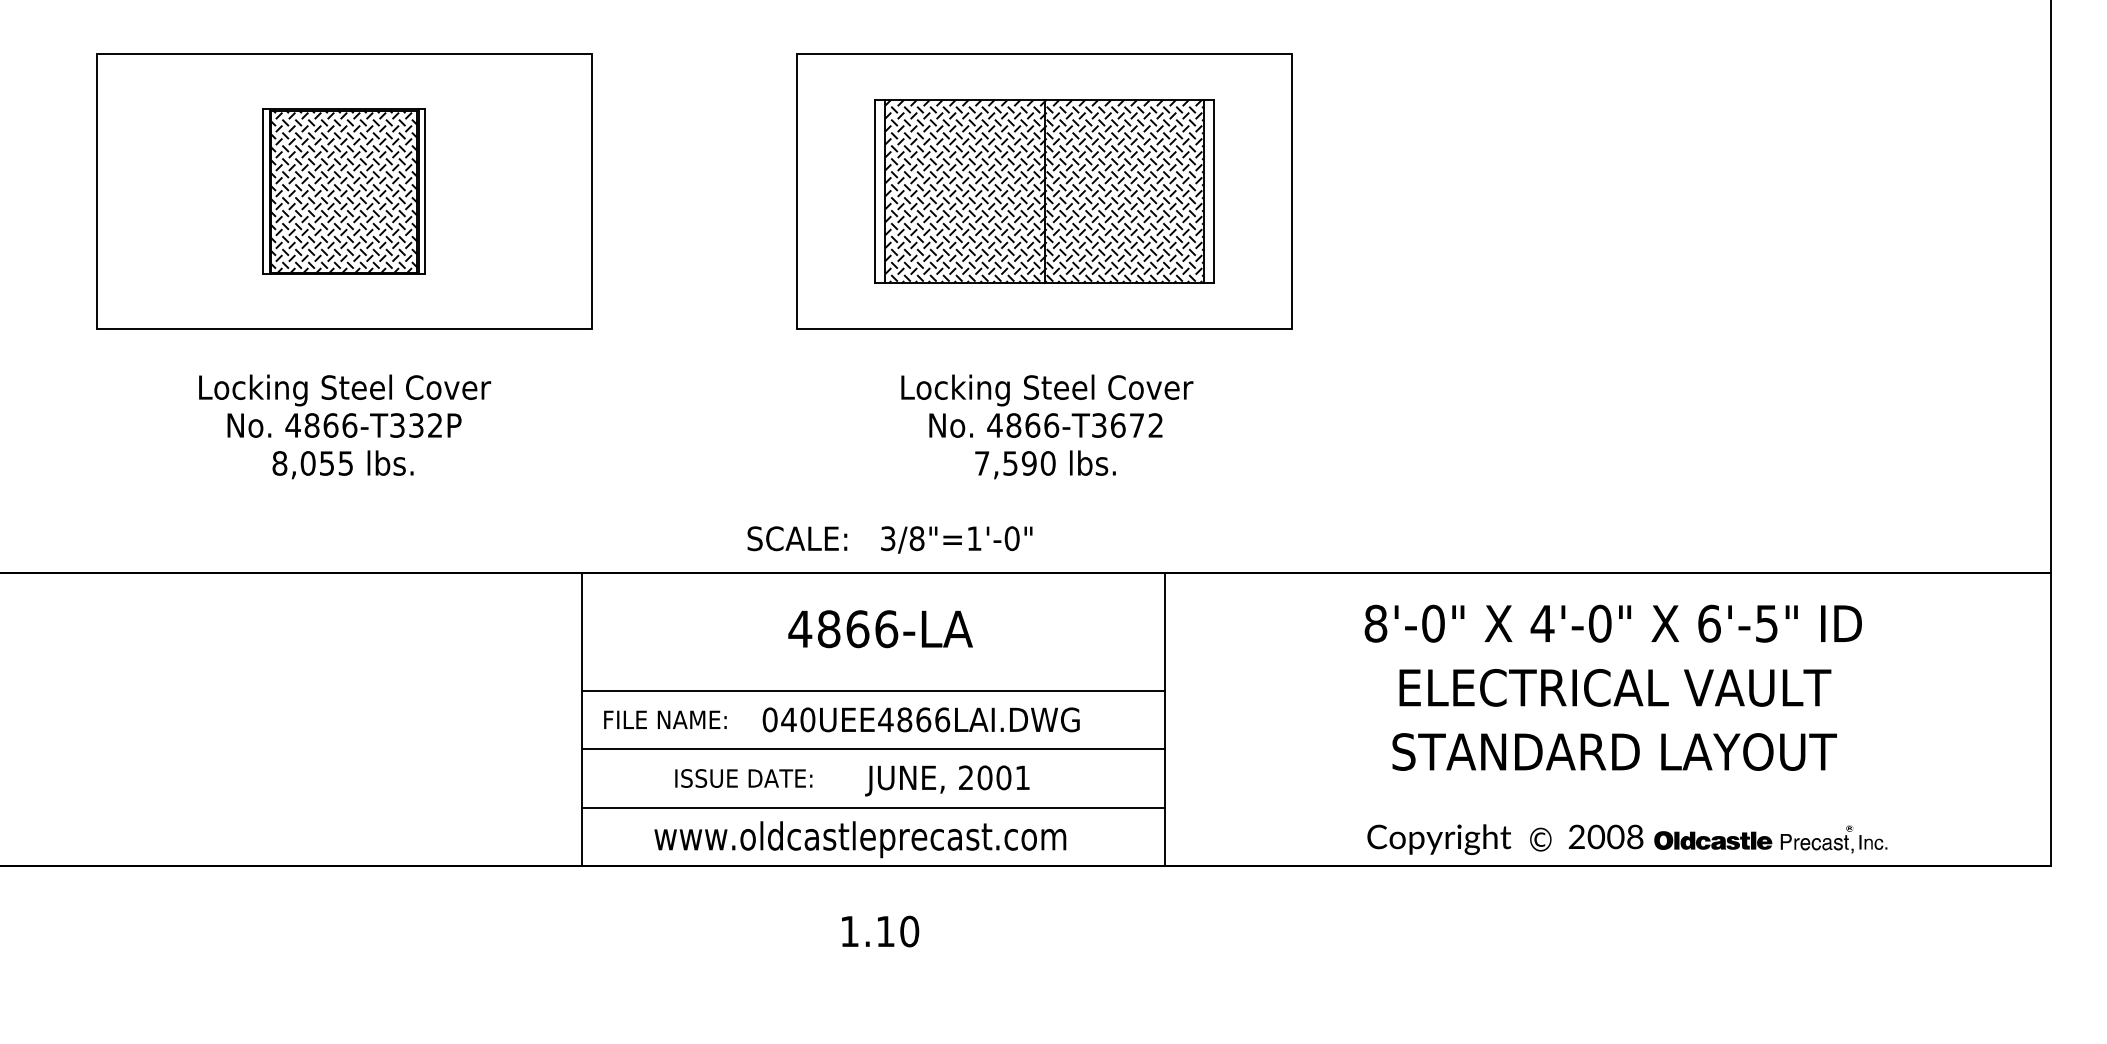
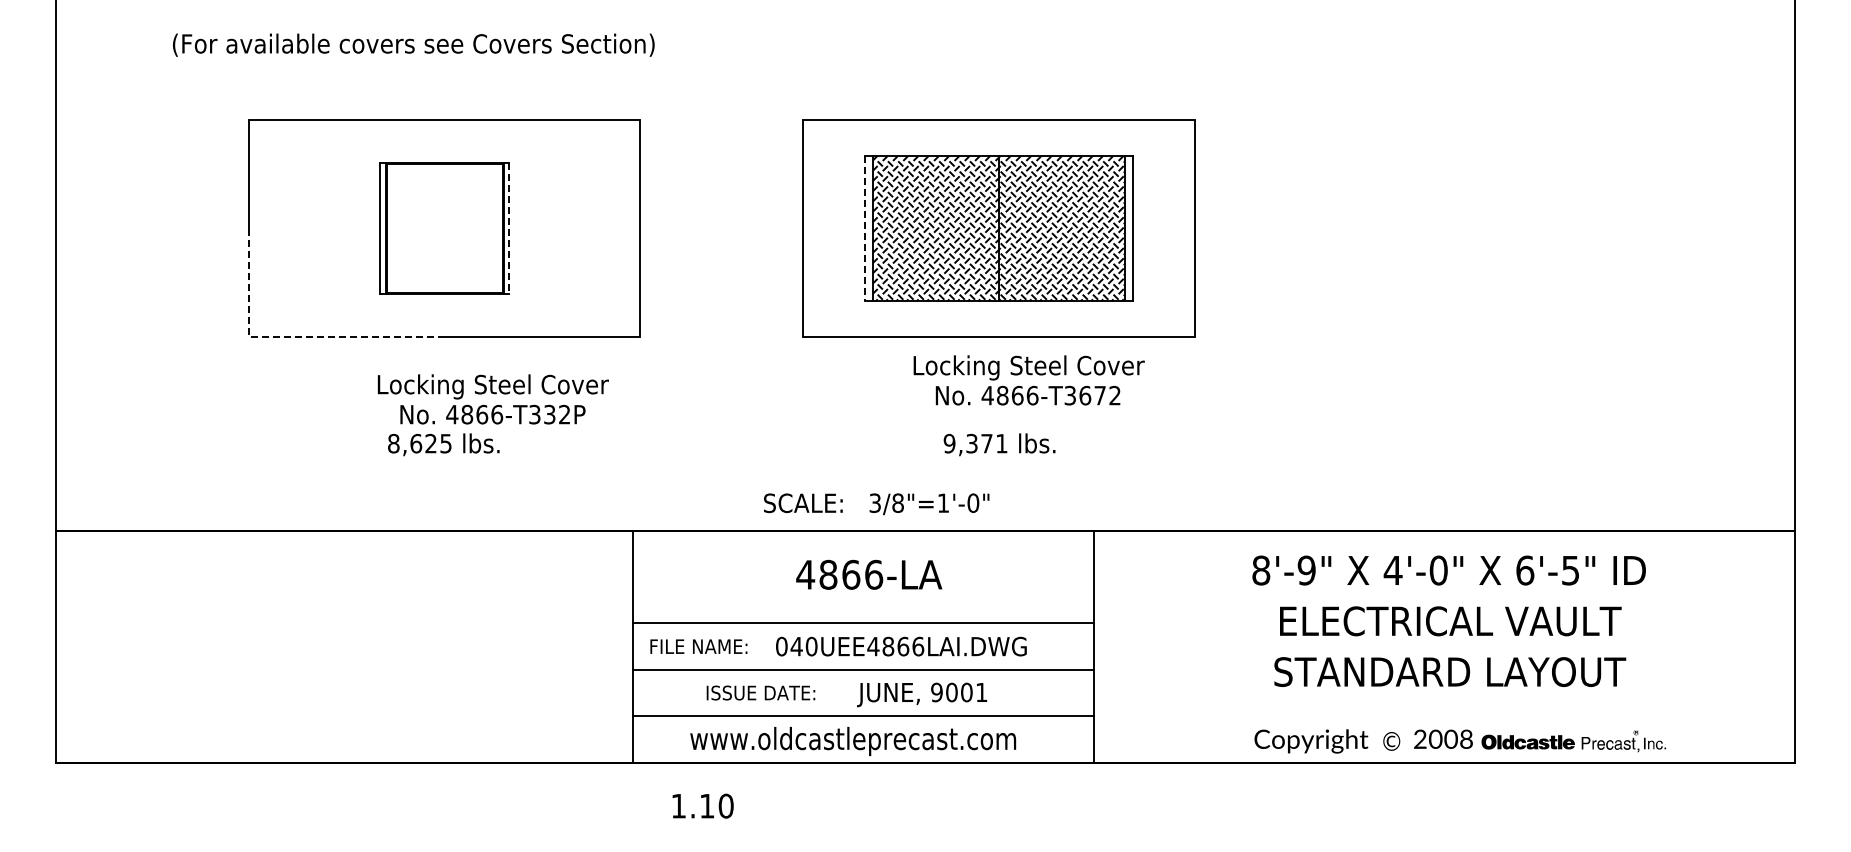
hatch: (343, 191) -> (444, 228), removed
line: (426, 192) -> (509, 229), solid -> dashed
line: (874, 192) -> (864, 229), solid -> dashed
line: (150, 329) -> (291, 337), solid -> dashed
text: (343, 406) -> (492, 399), moved
text: (1046, 406) -> (1028, 380), moved
text: (317, 463) -> (423, 443), 8,055 -> 8,625
text: (1014, 463) -> (975, 443), 7,590 -> 9,371
text: (1433, 623) -> (1306, 570), 8'-0" -> 8'-9"
text: (965, 777) -> (936, 692), 2001 -> 9001
text: (879, 930) -> (702, 805), moved

